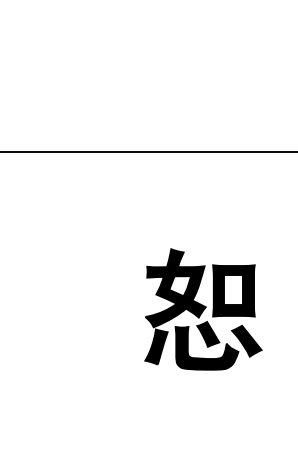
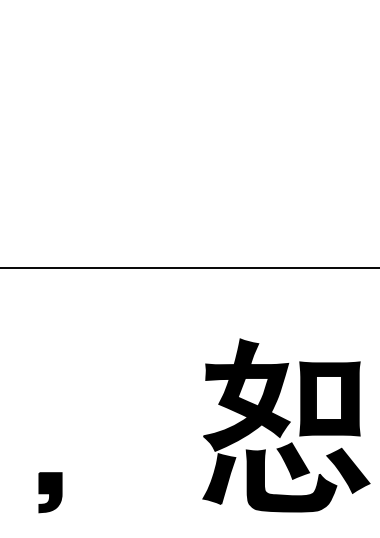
part: (203, 309) -> (286, 425), size x1.43

